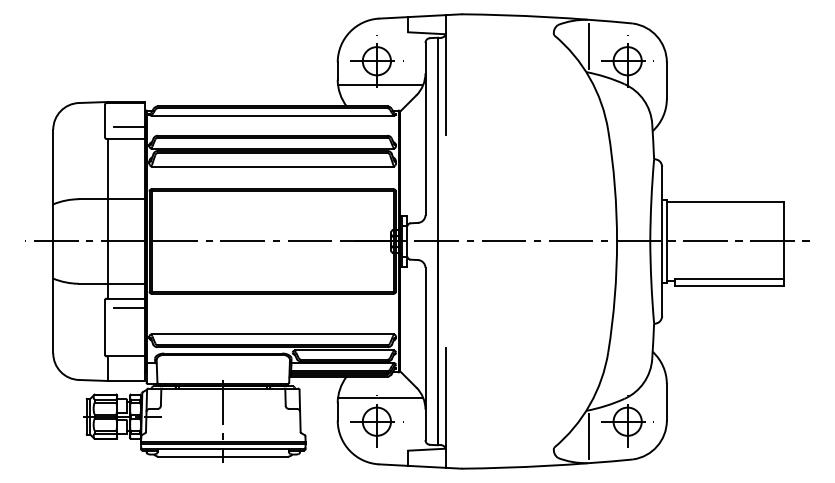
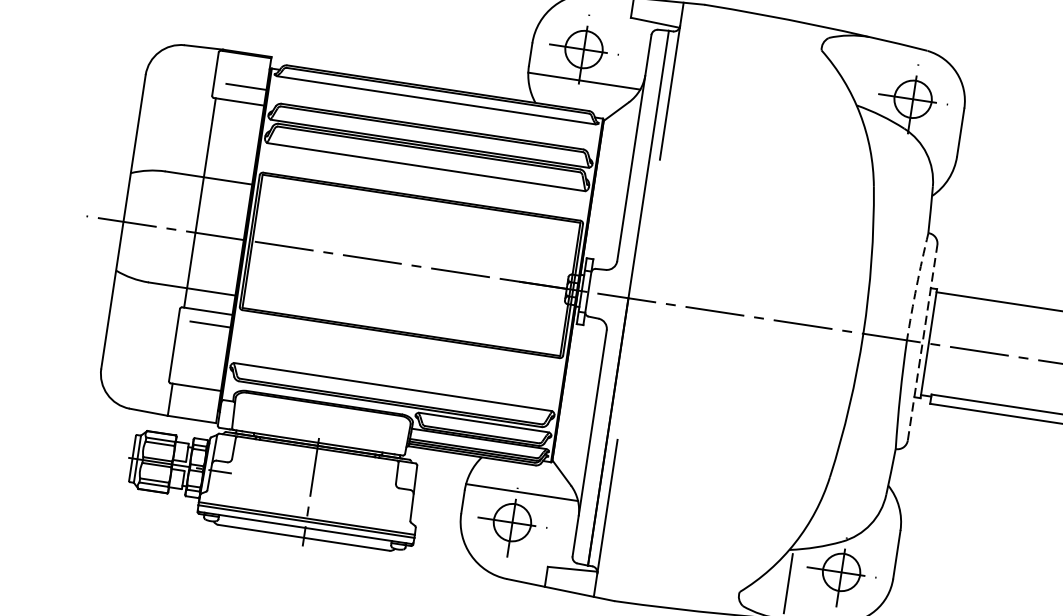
line: (589, 46) -> (865, 72), removed
arc: (651, 200) -> (916, 286), solid -> dashed
line: (662, 240) -> (923, 341), solid -> dashed

